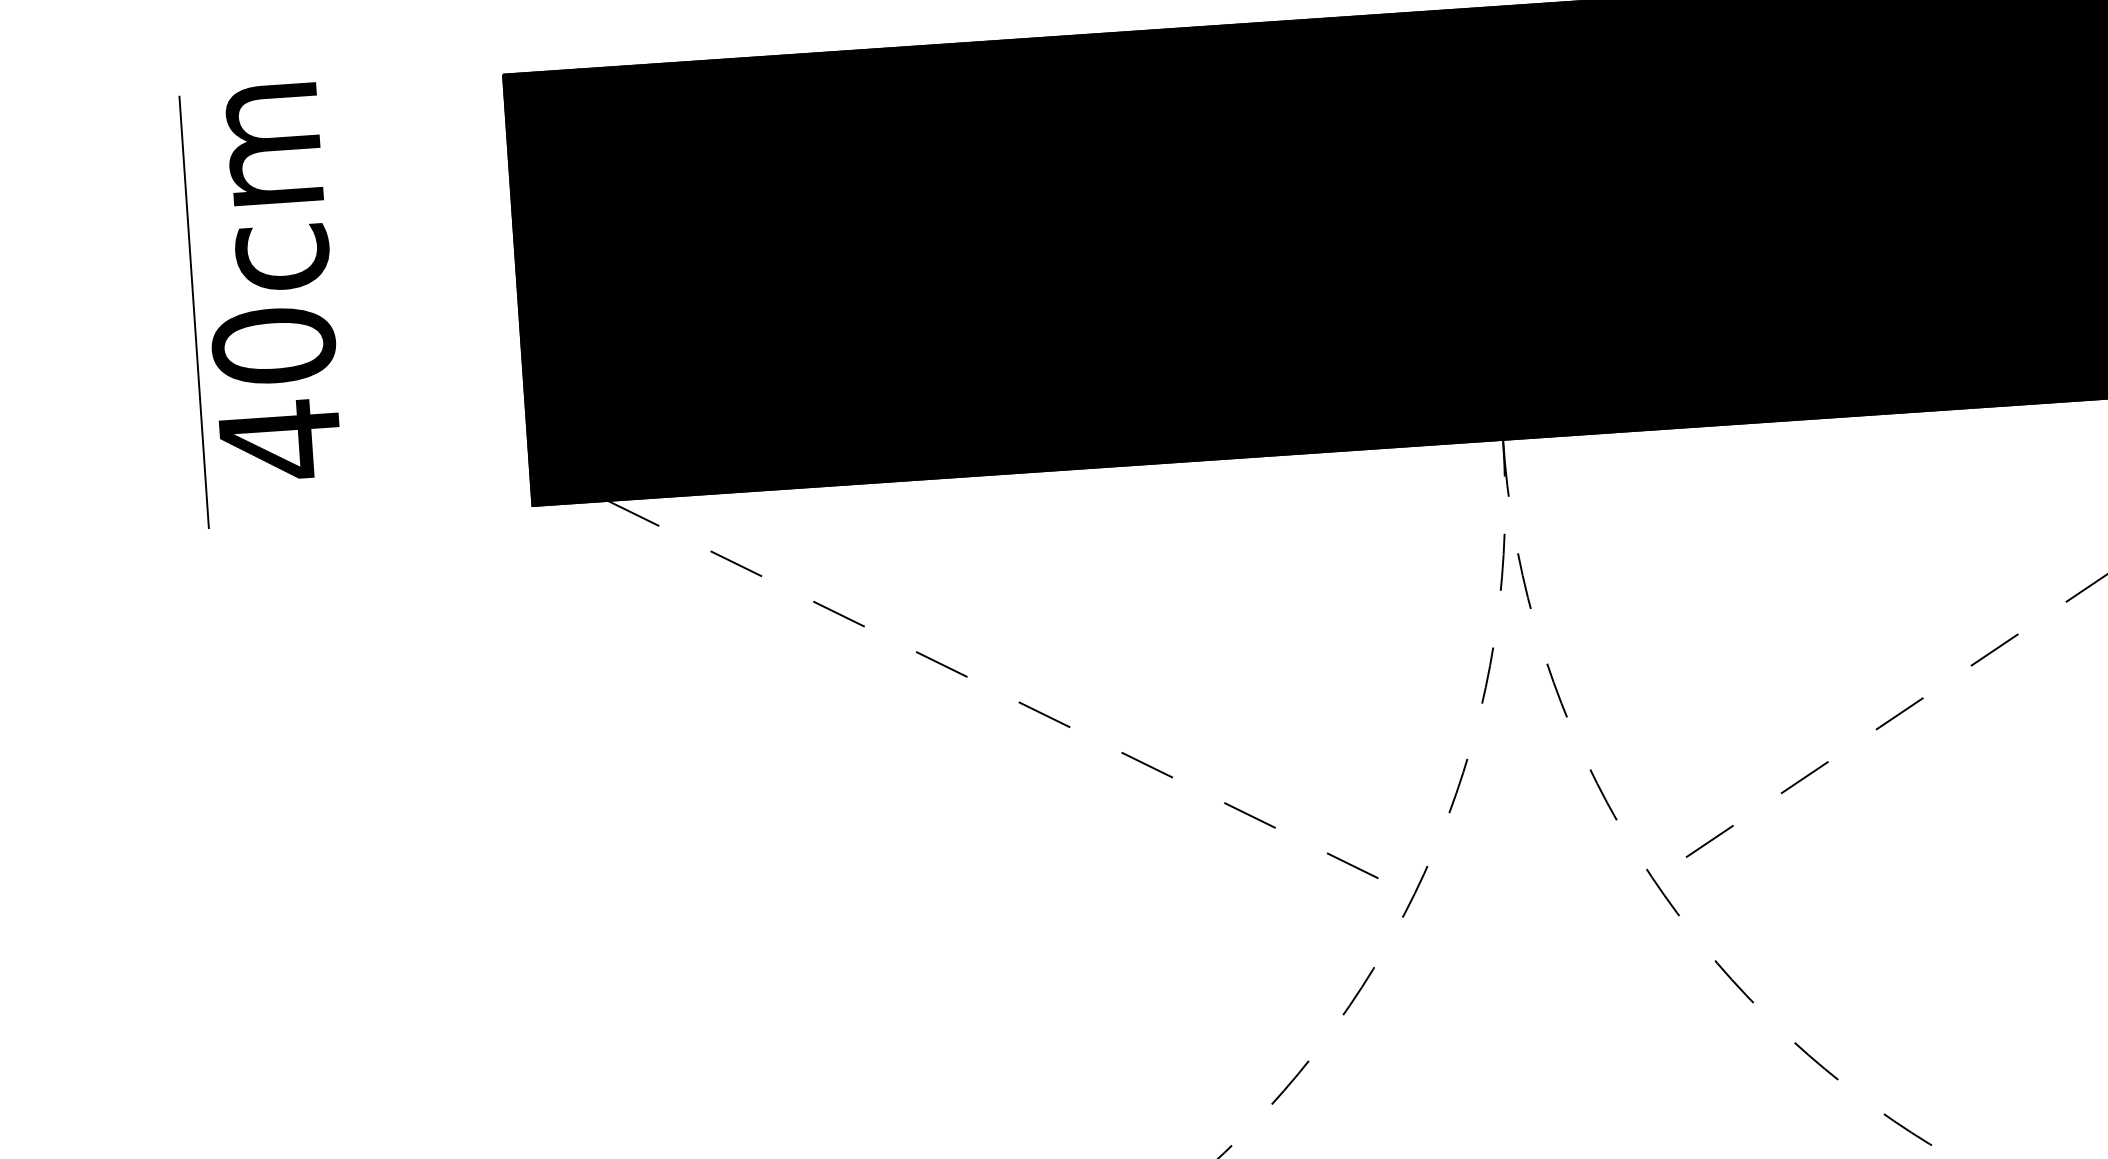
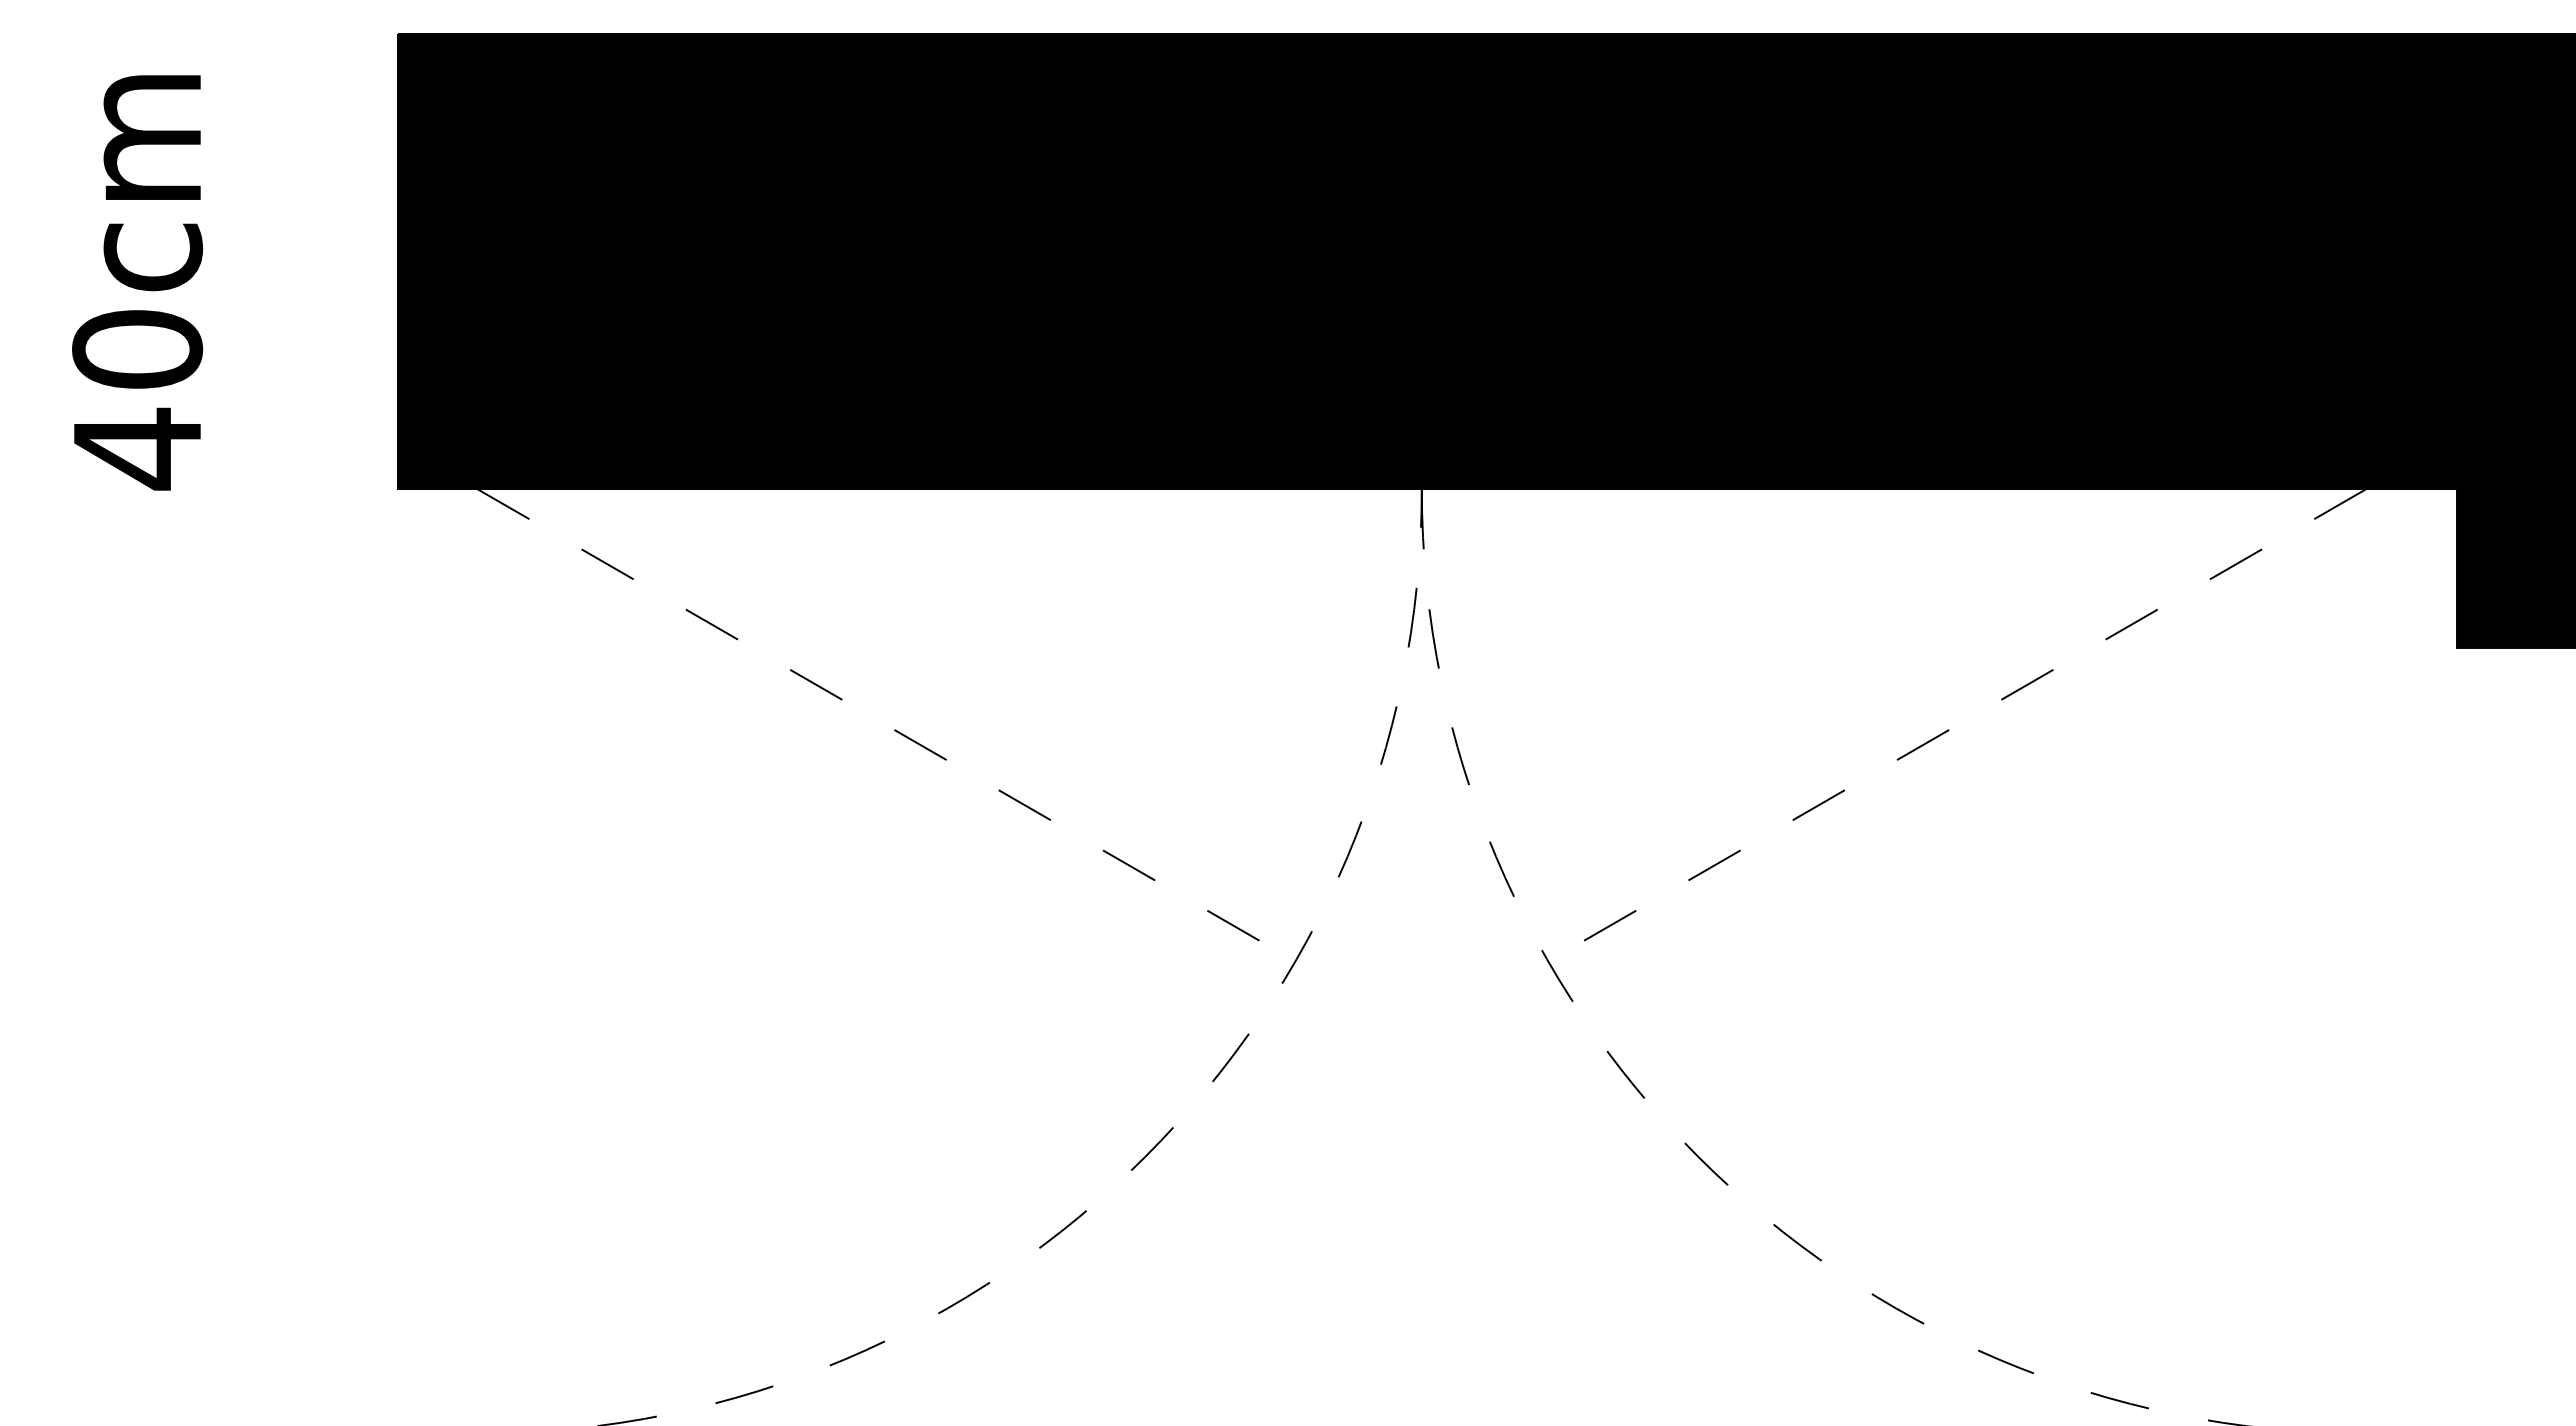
text: (269, 282) -> (137, 282), moved
line: (194, 312) -> (56, 261), removed

